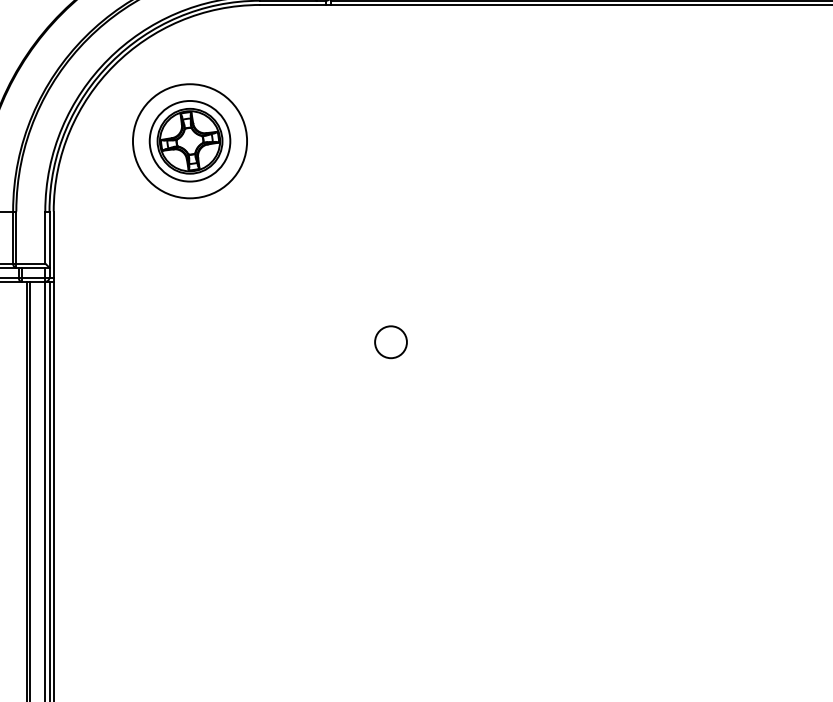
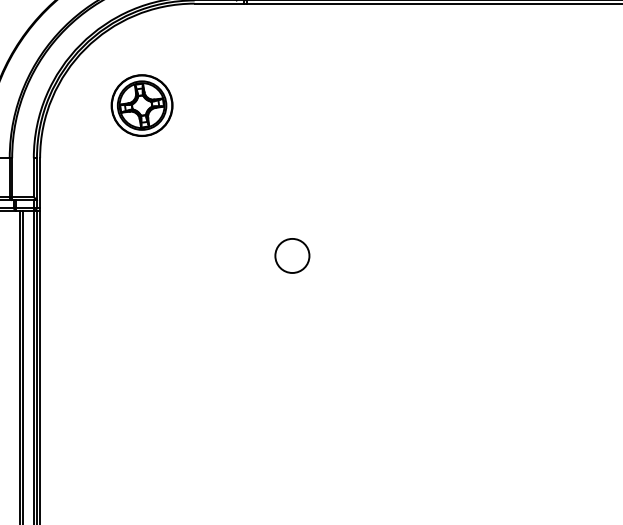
circle: (189, 141) -> (141, 105), size x0.71
circle: (391, 341) -> (292, 255), size x1.43

